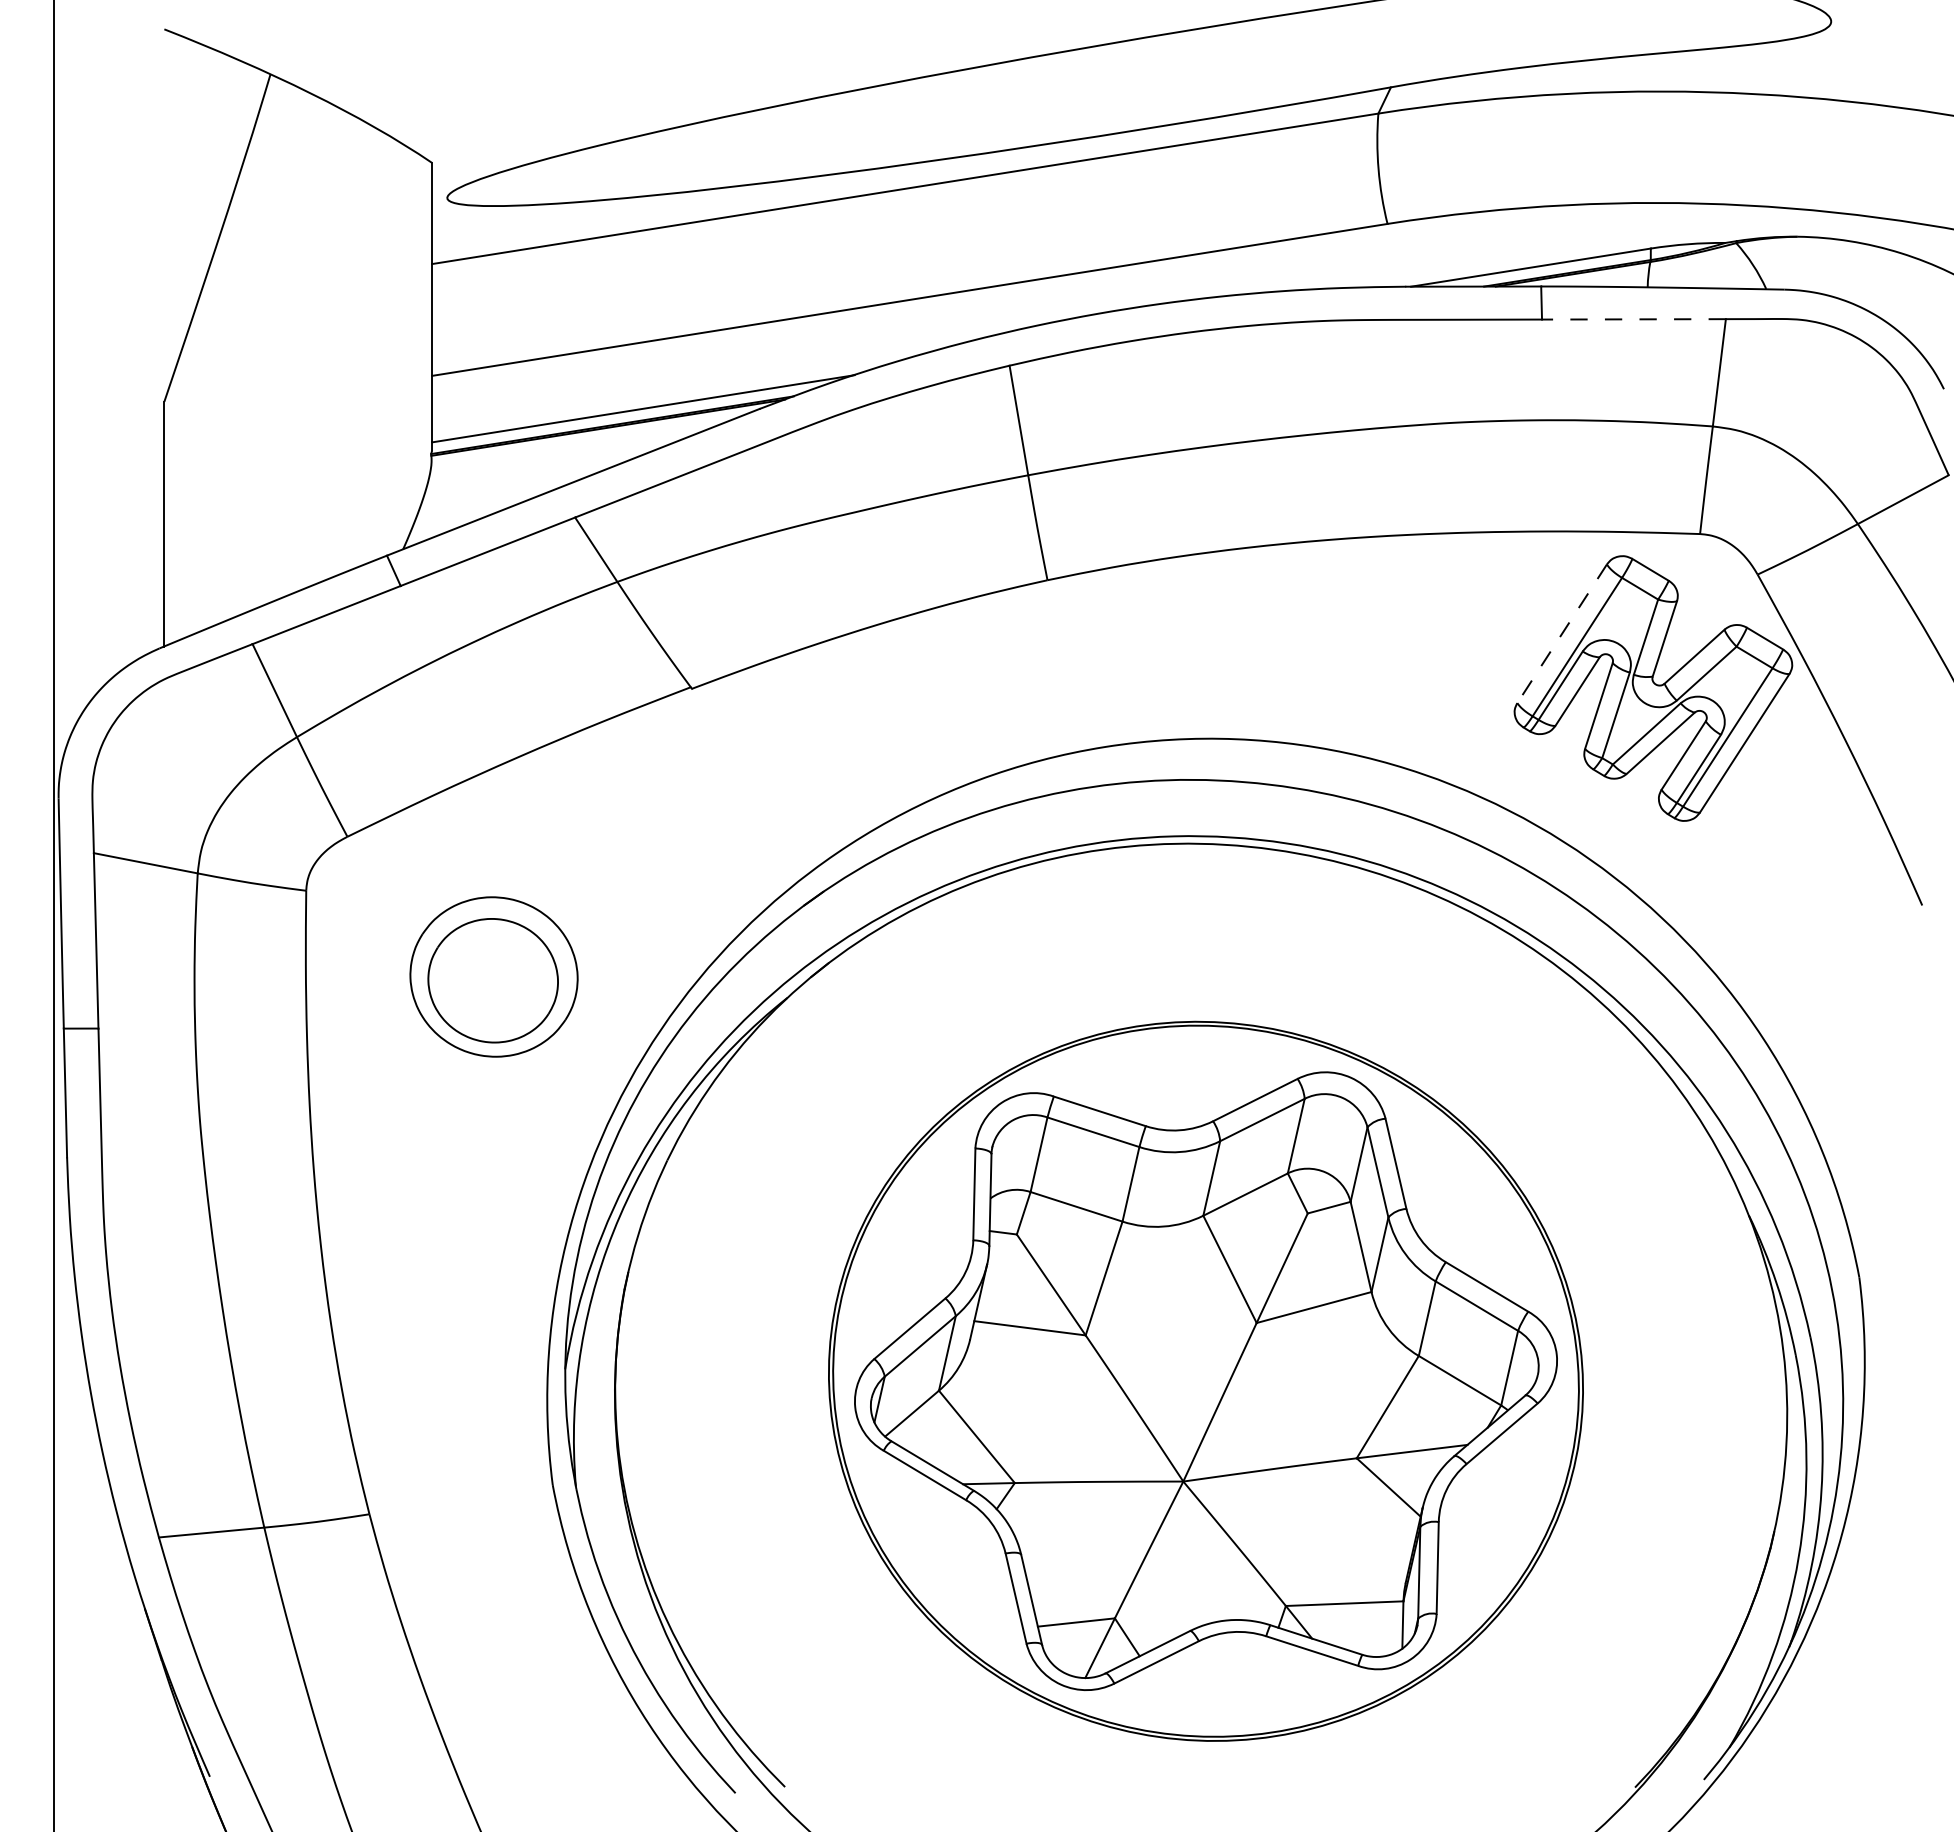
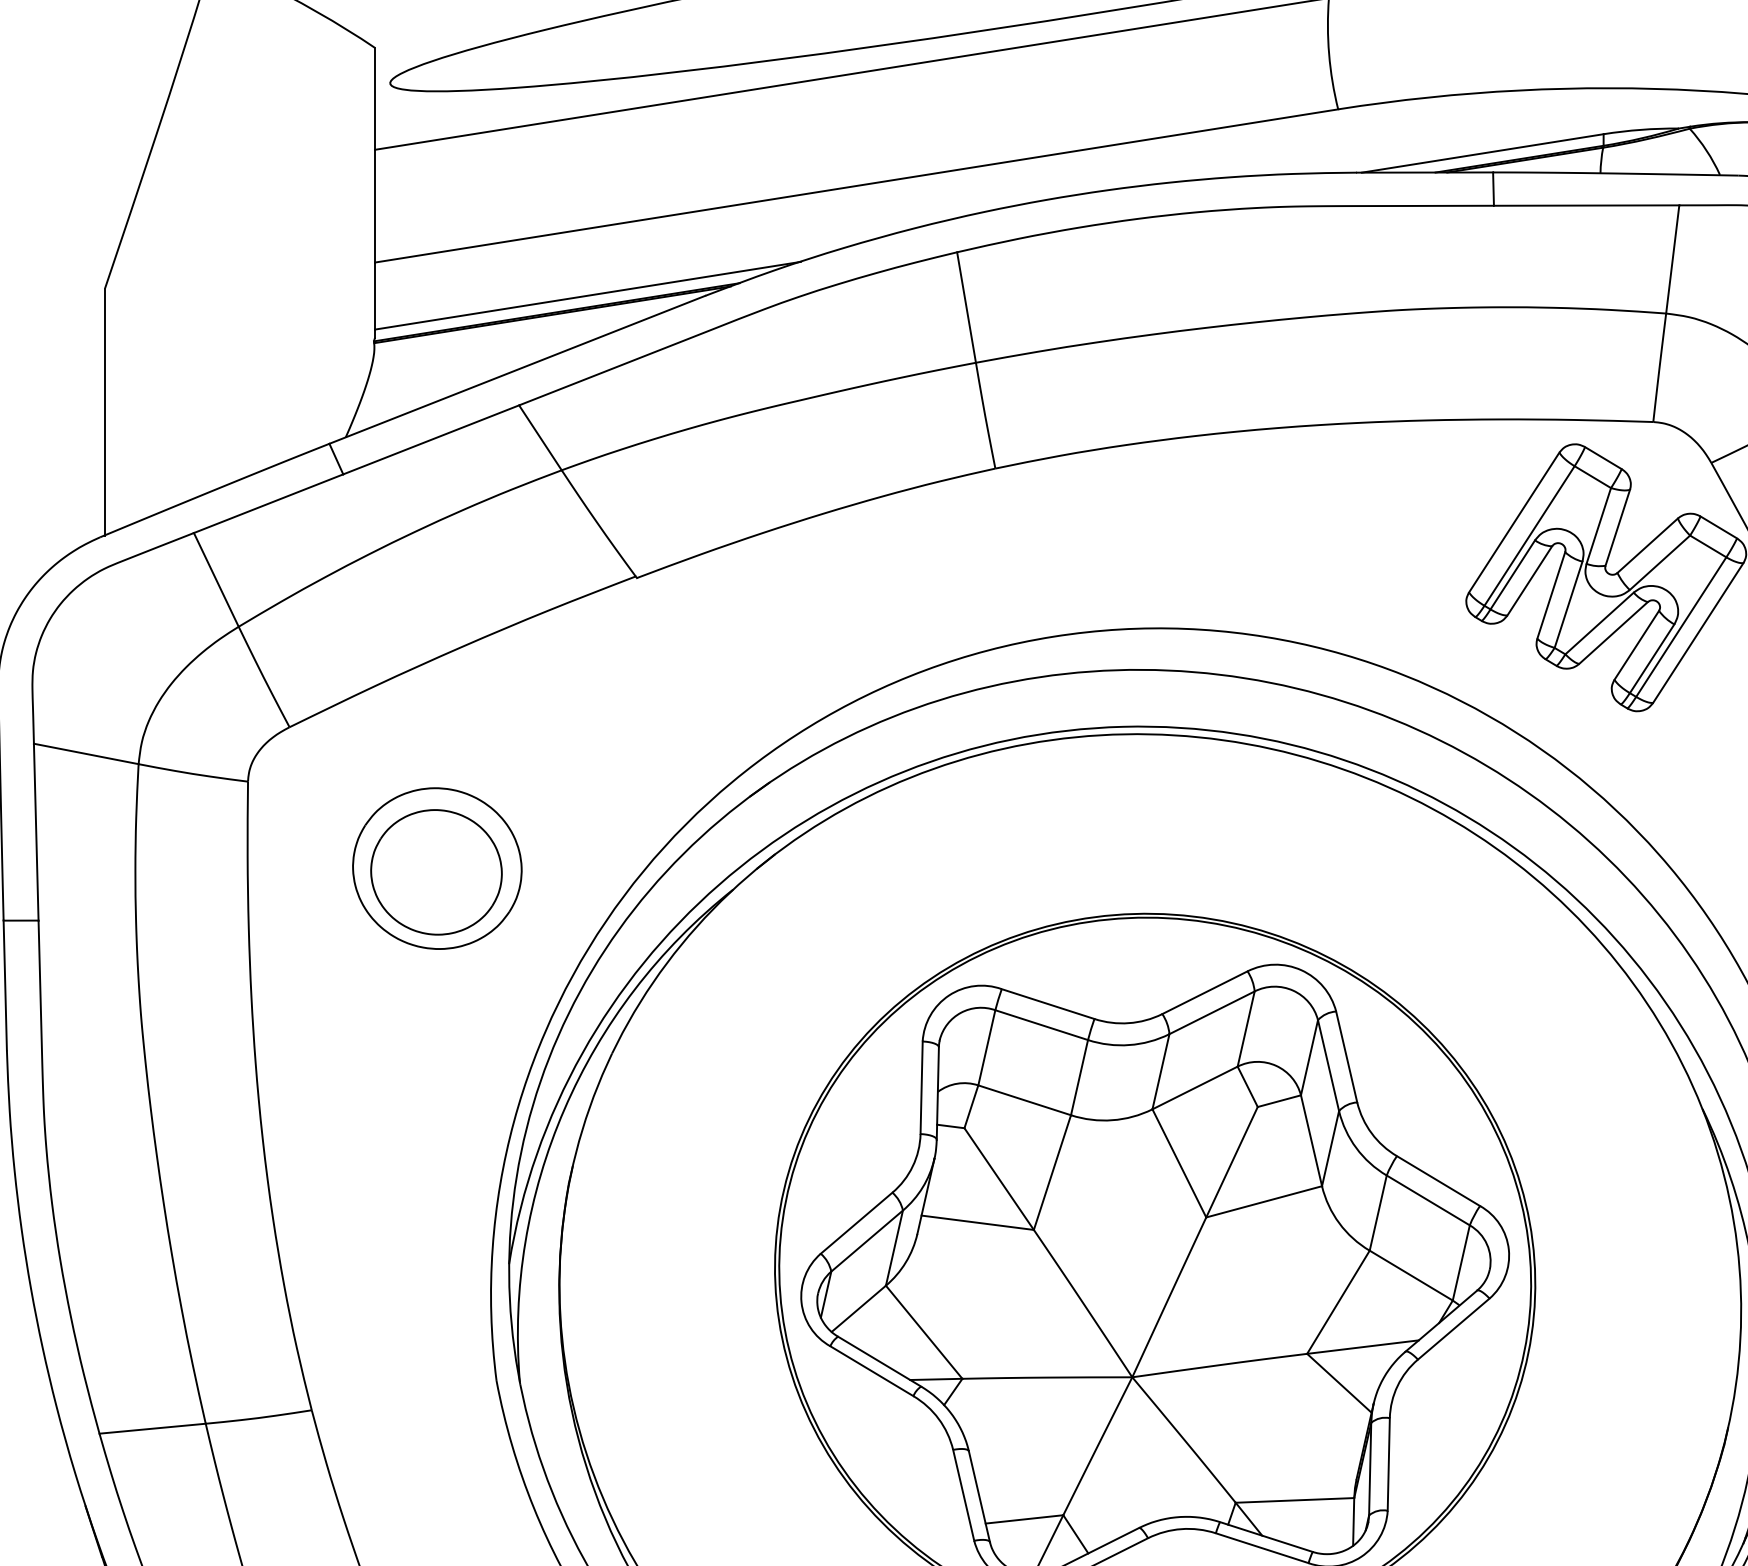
line: (1633, 319) -> (1586, 205), dashed -> solid
line: (1562, 633) -> (1514, 522), dashed -> solid

